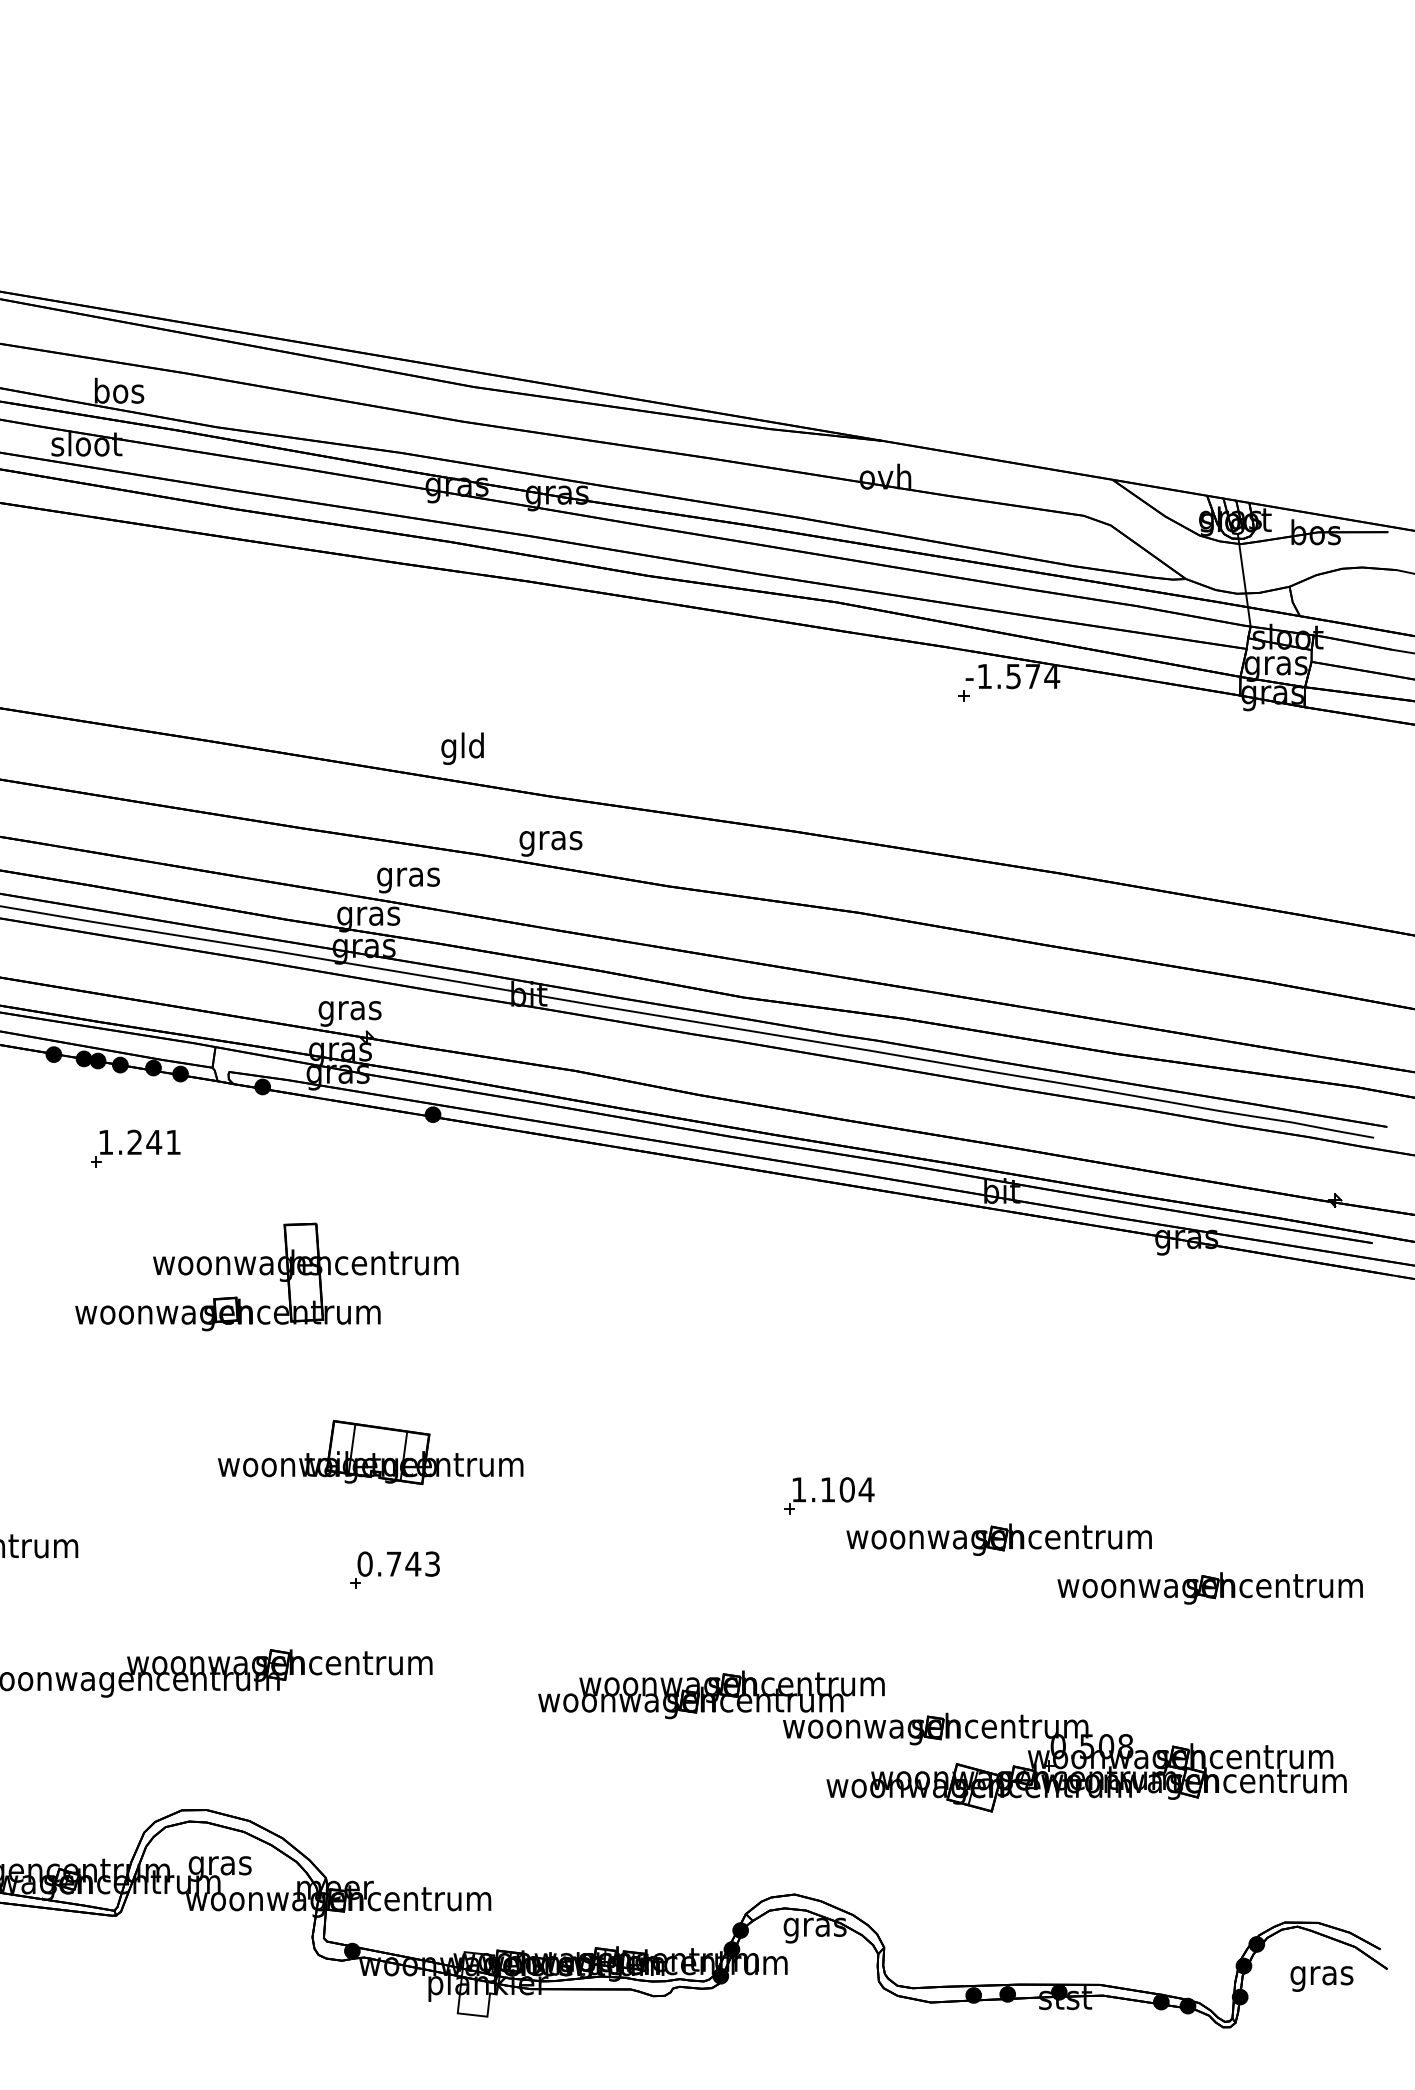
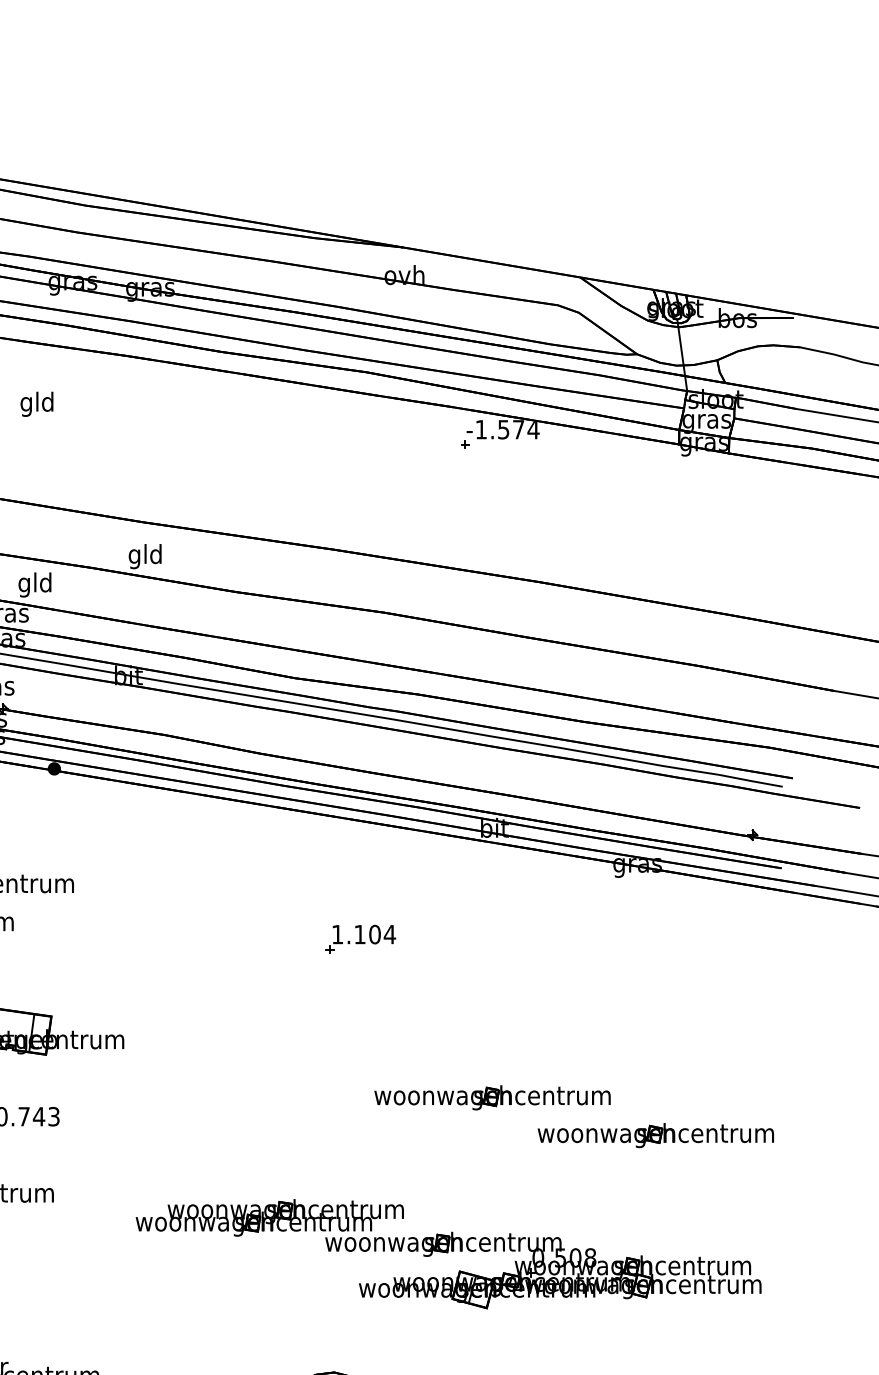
text: (462, 748) -> (36, 404), moved
text: (550, 840) -> (145, 556), gras -> gld
text: (408, 876) -> (35, 584), gras -> gld
part: (829, 1495) -> (361, 938), moved

